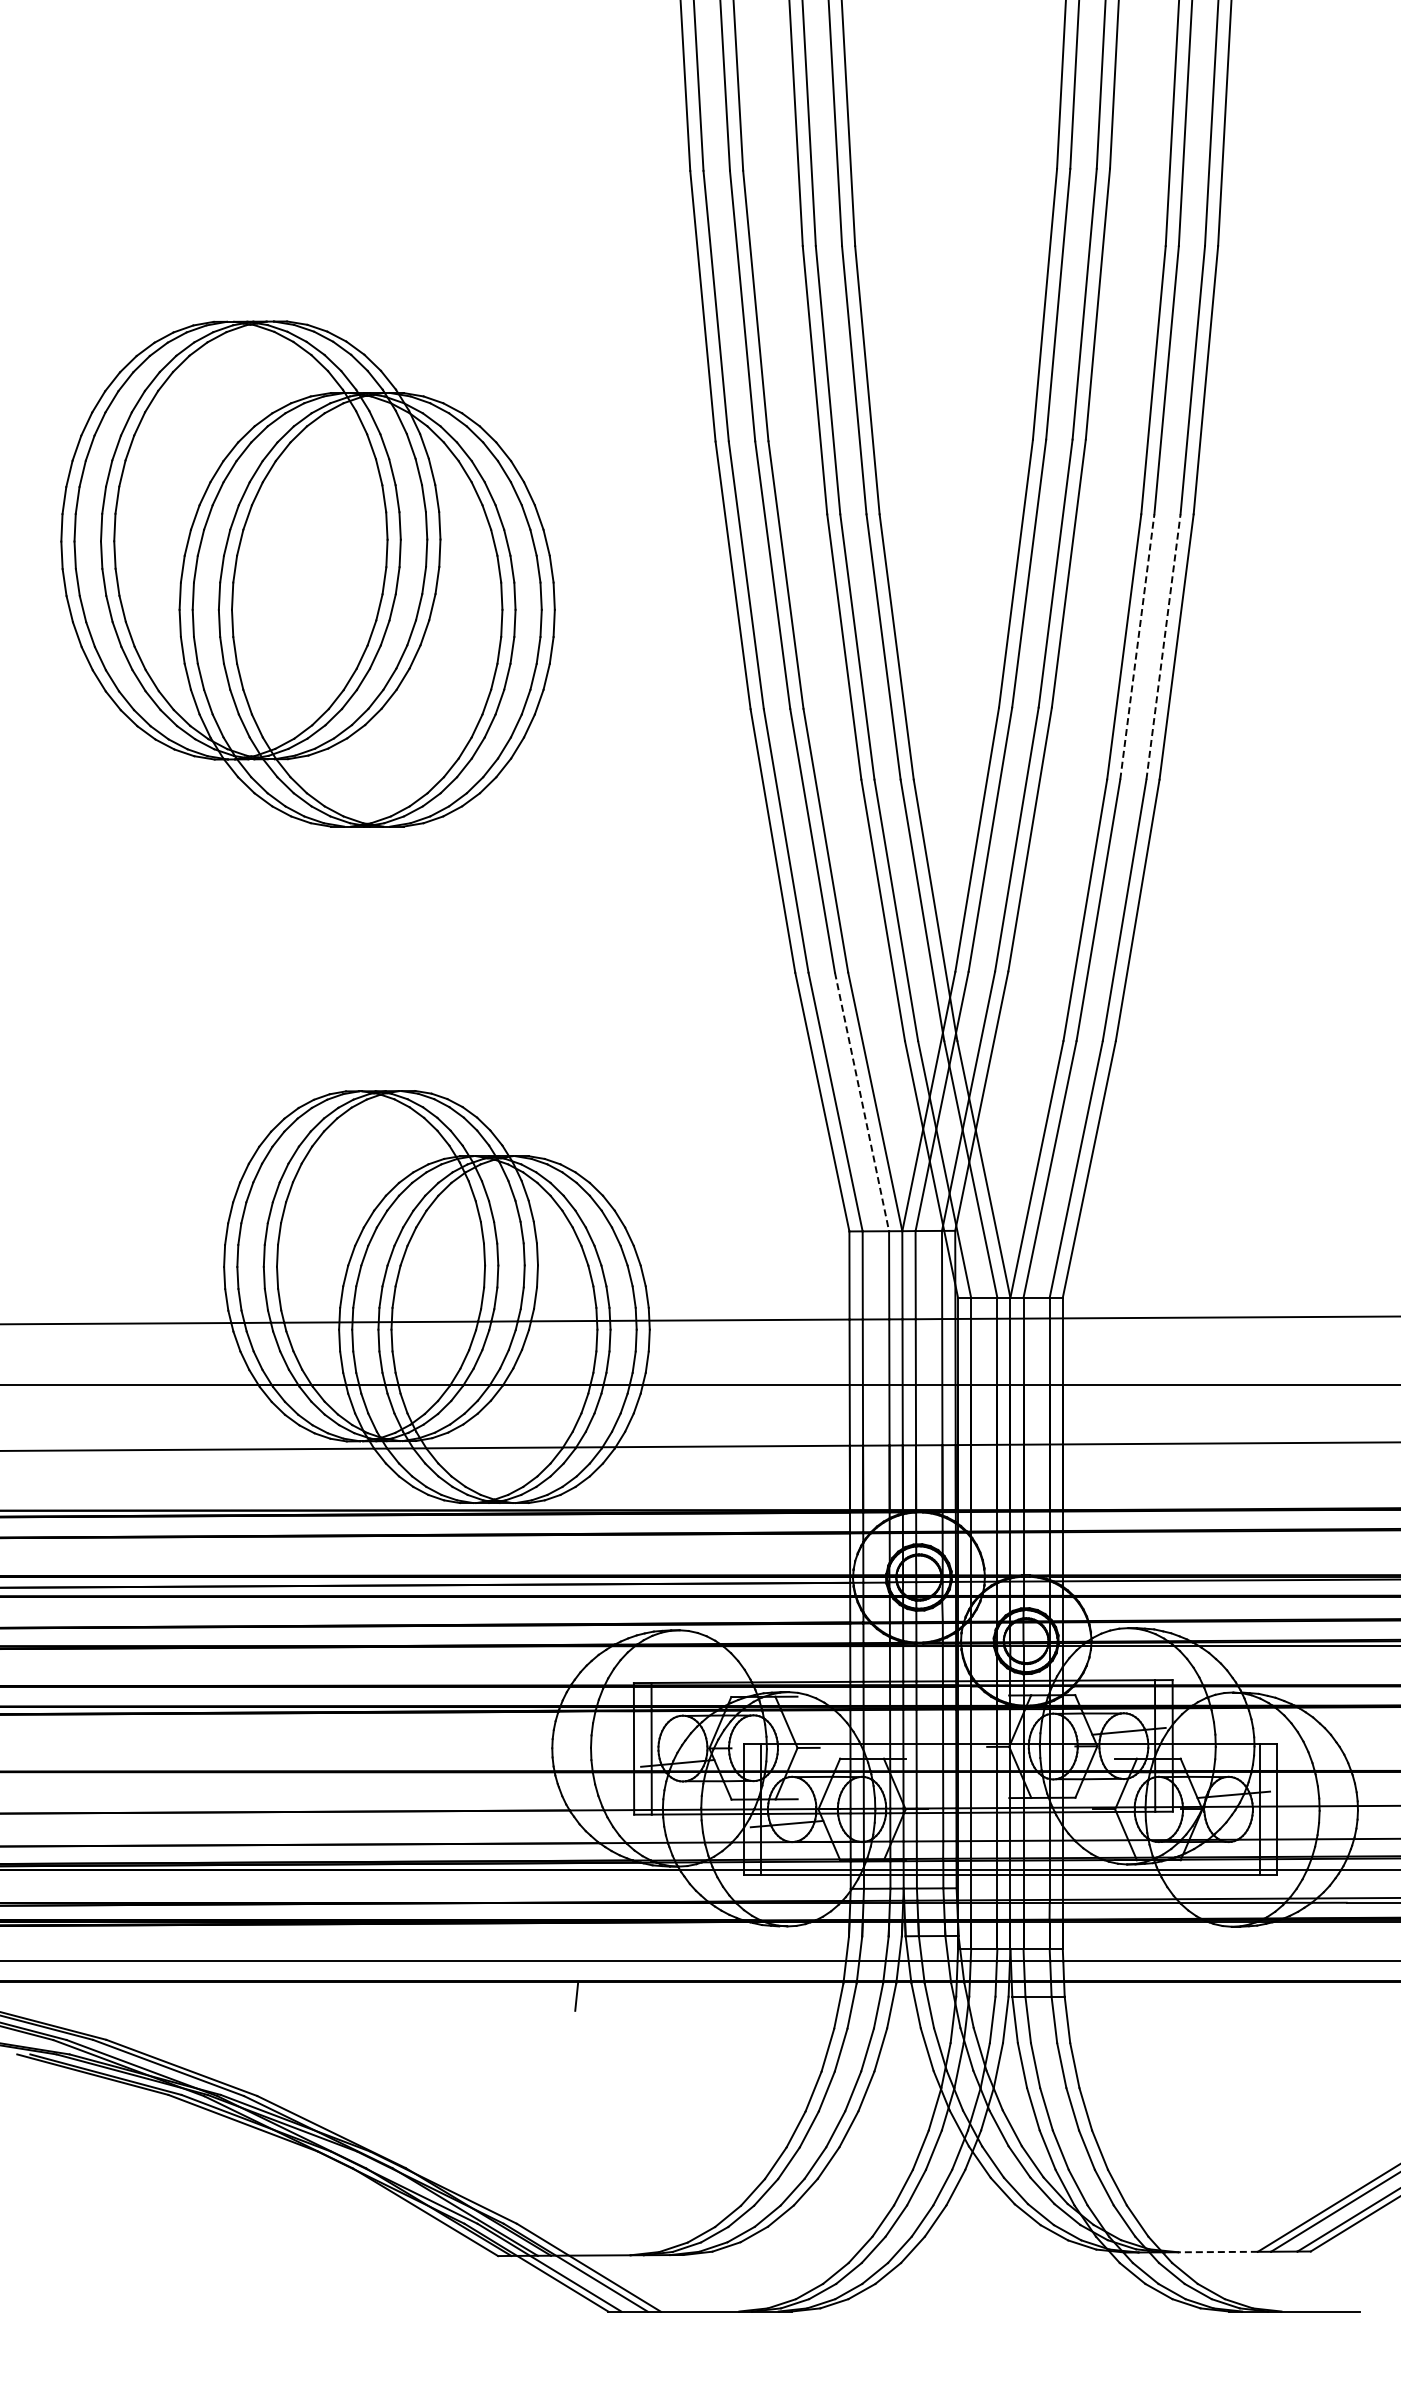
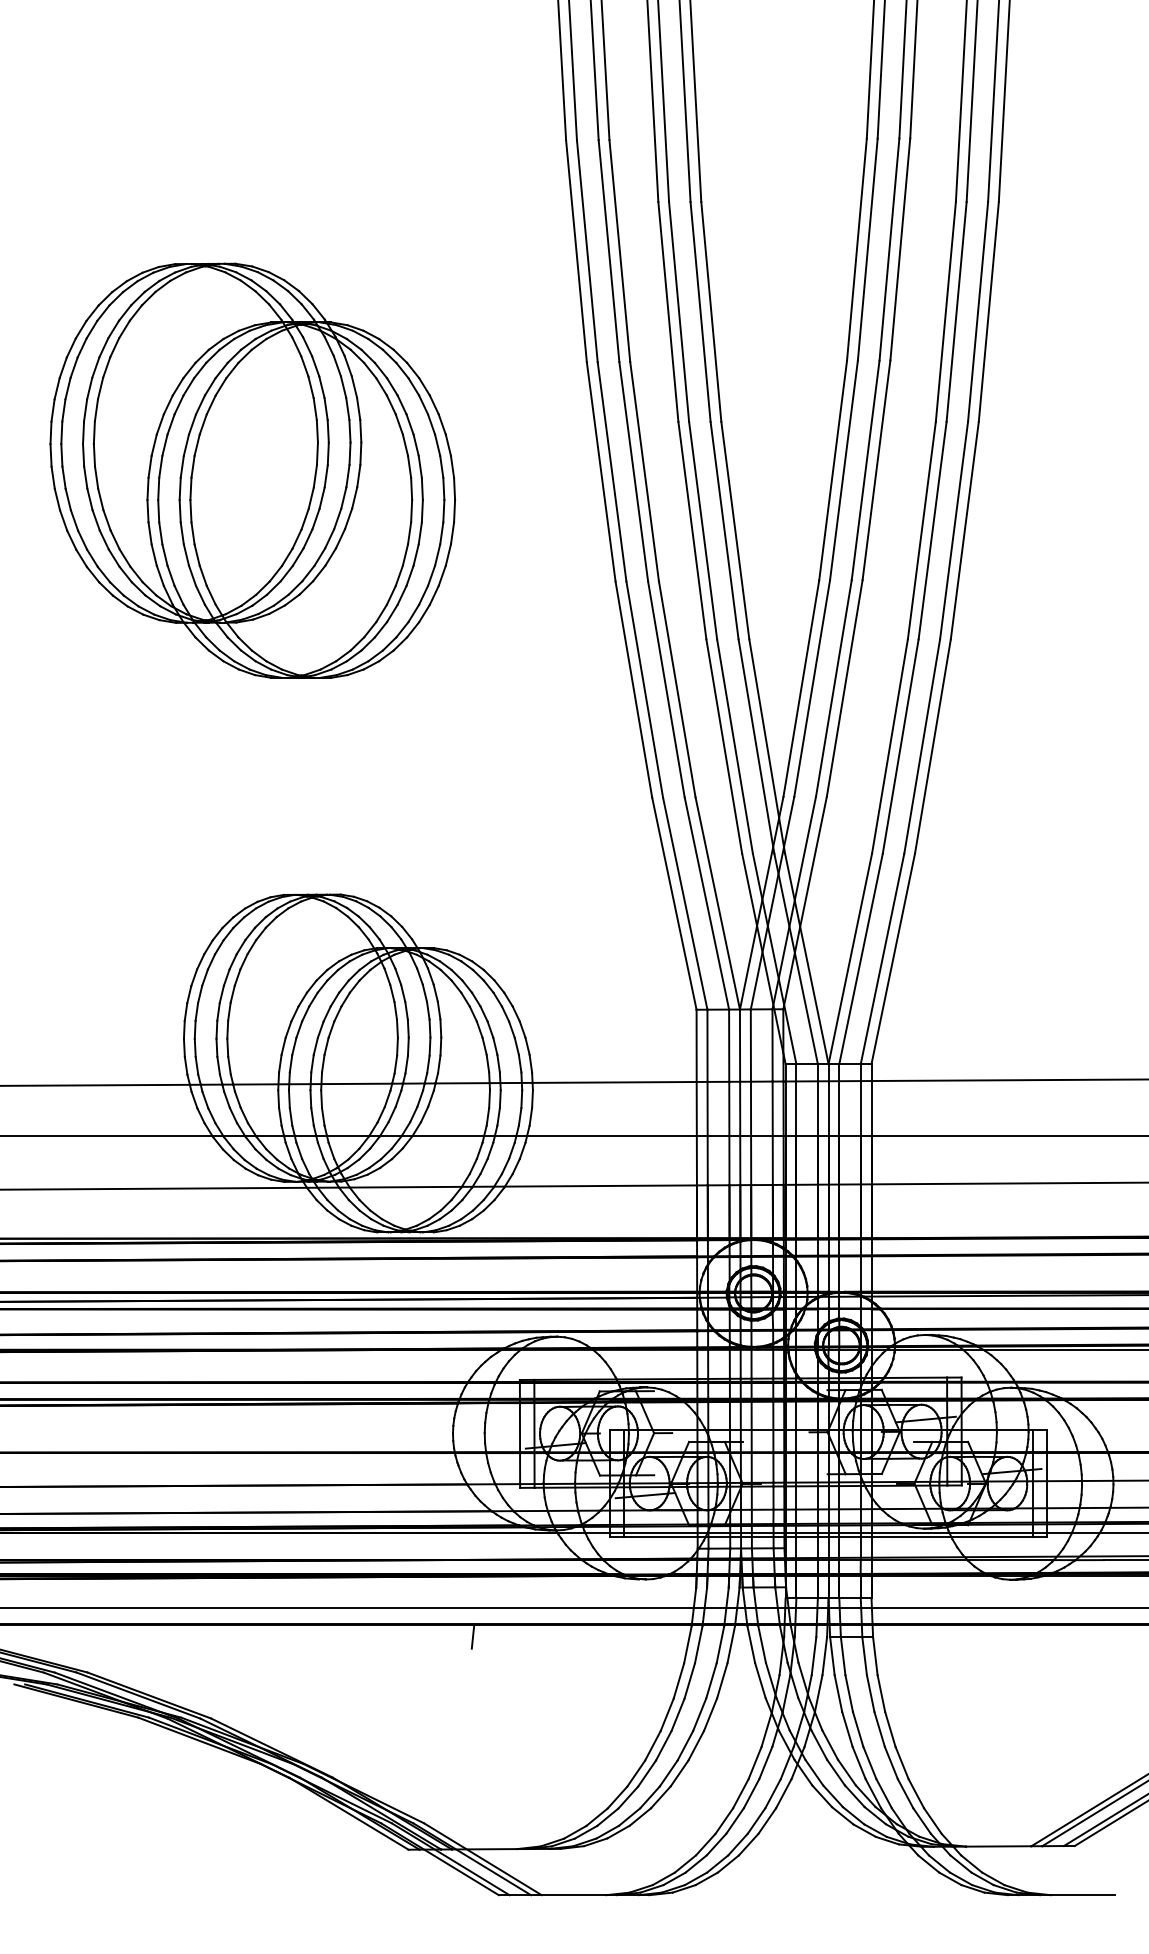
line: (1137, 646) -> (932, 530), dashed -> solid
line: (1163, 646) -> (954, 530), dashed -> solid
line: (862, 1102) -> (707, 904), dashed -> solid
line: (1218, 2252) -> (999, 1846), dashed -> solid

